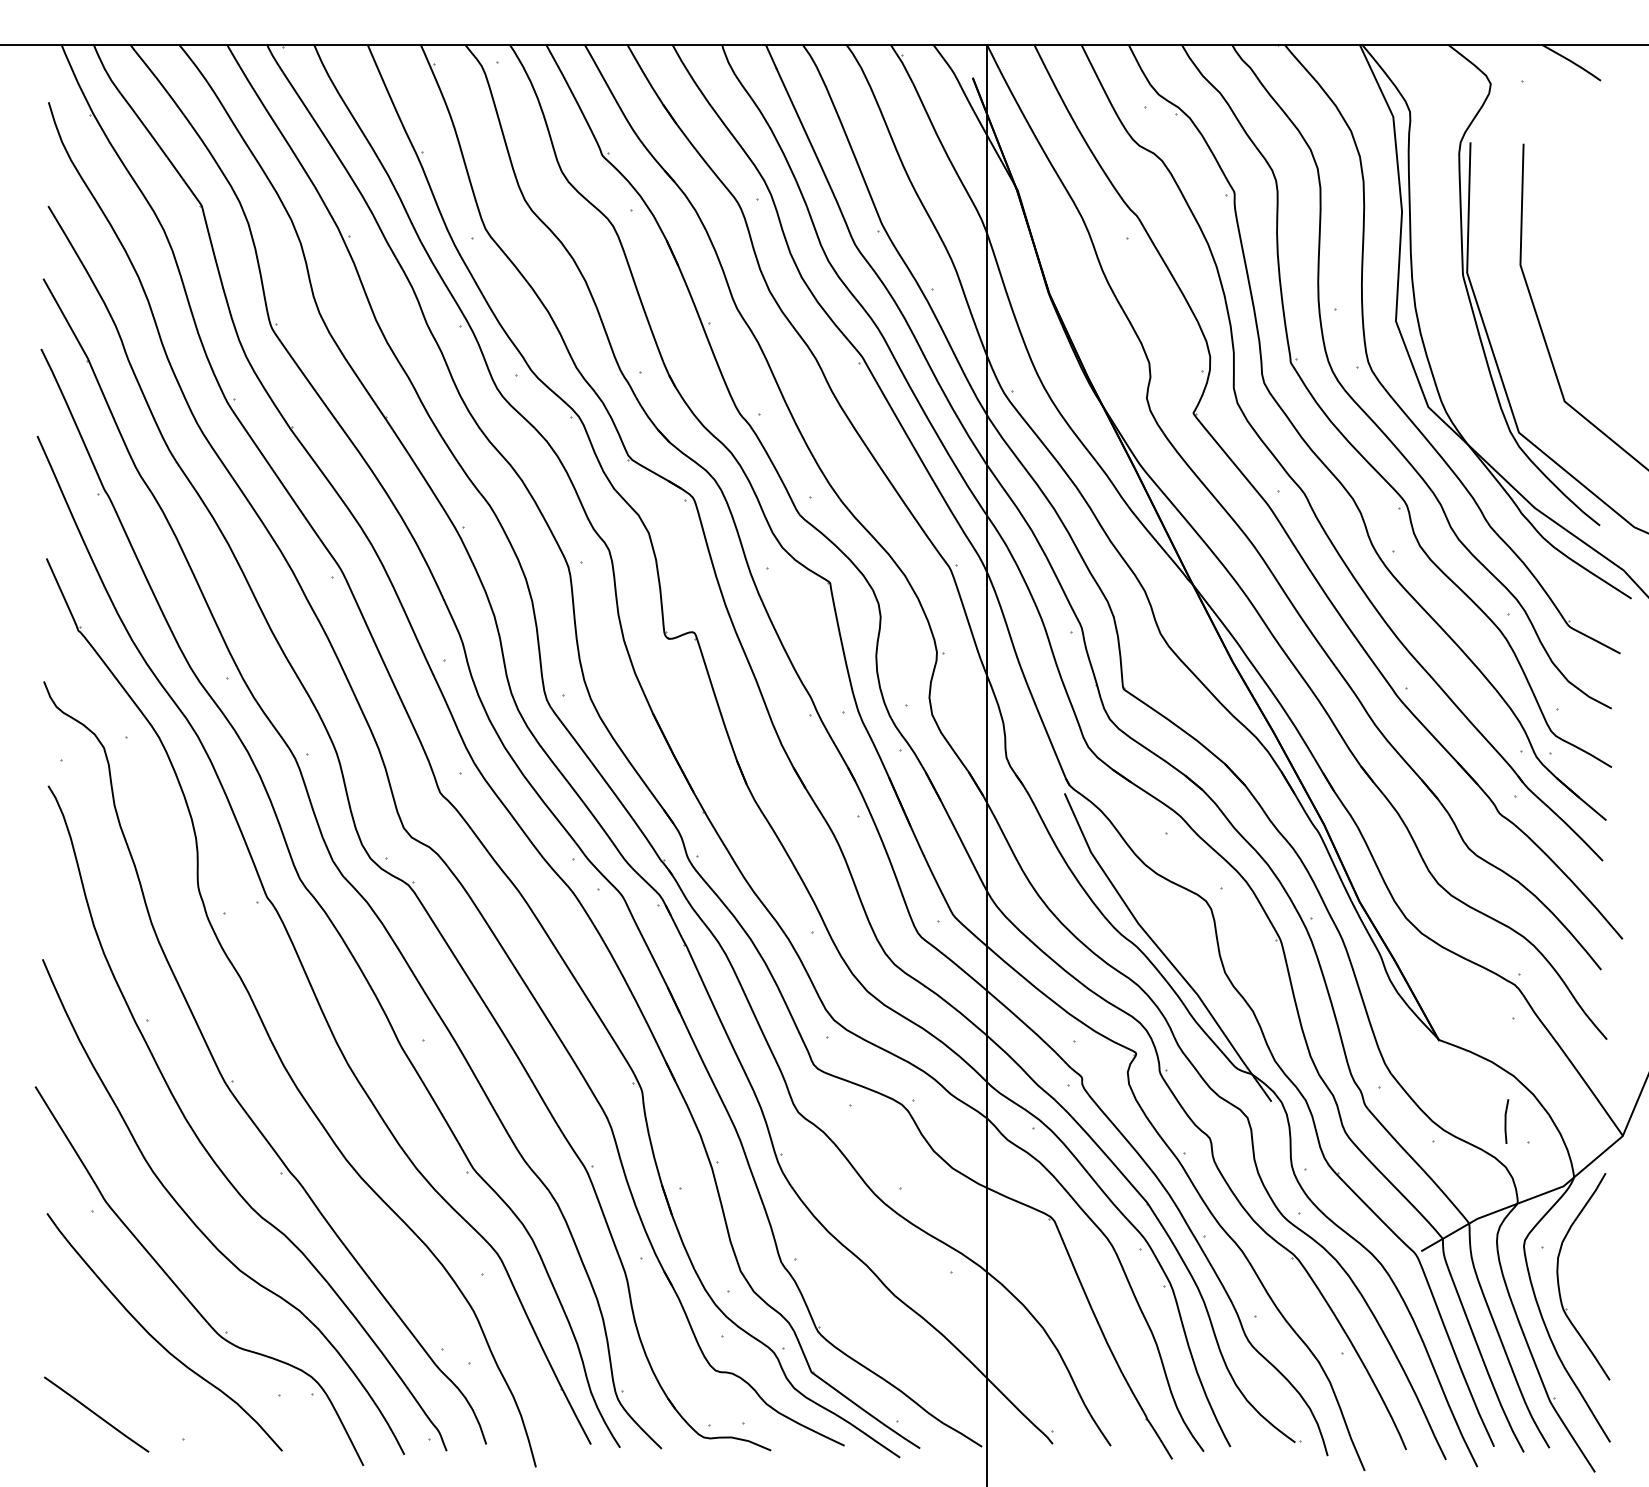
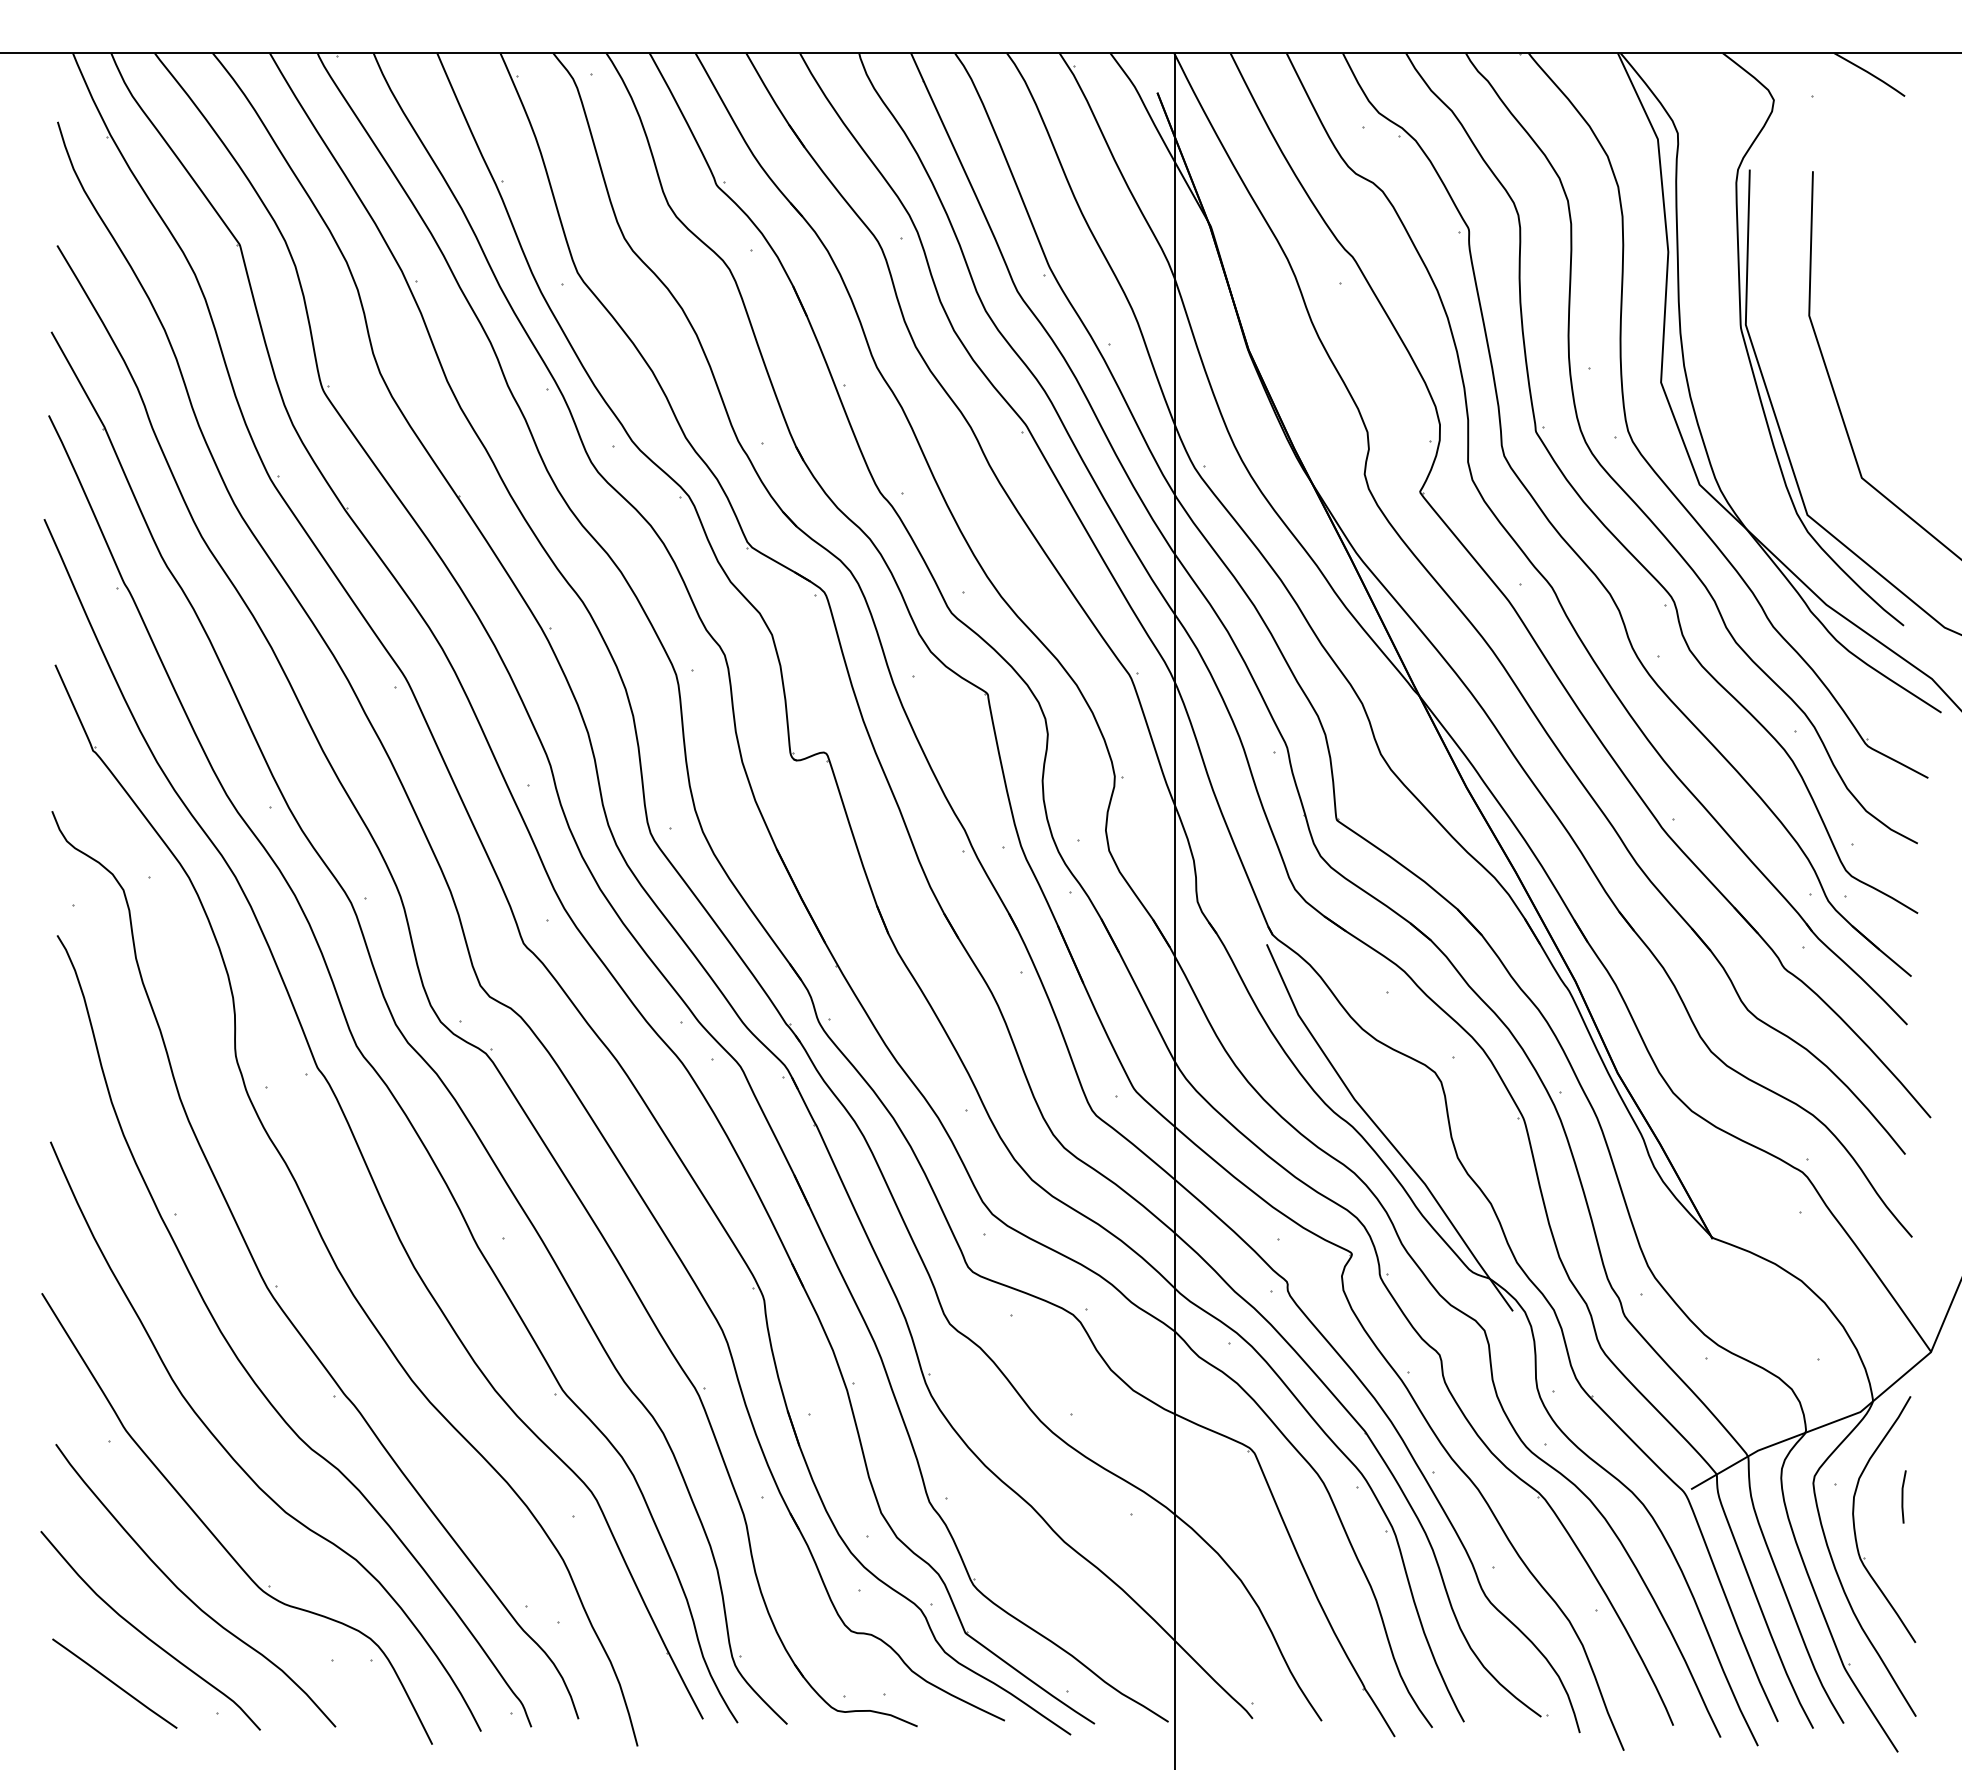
line: (1506, 1121) -> (1903, 1496), moved
curve: (122, 1373) -> (145, 1634), added

